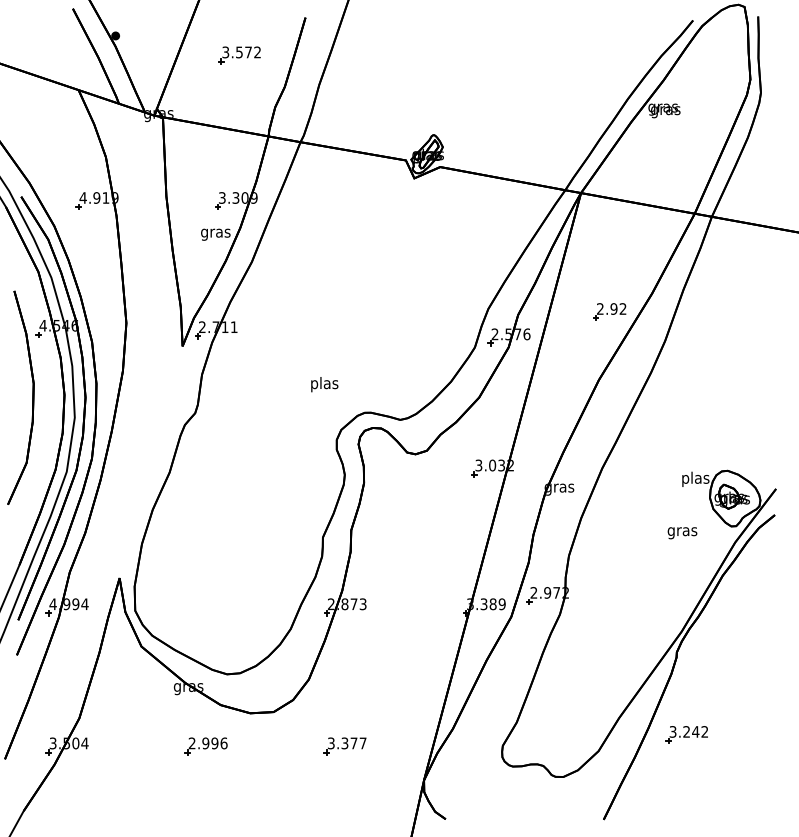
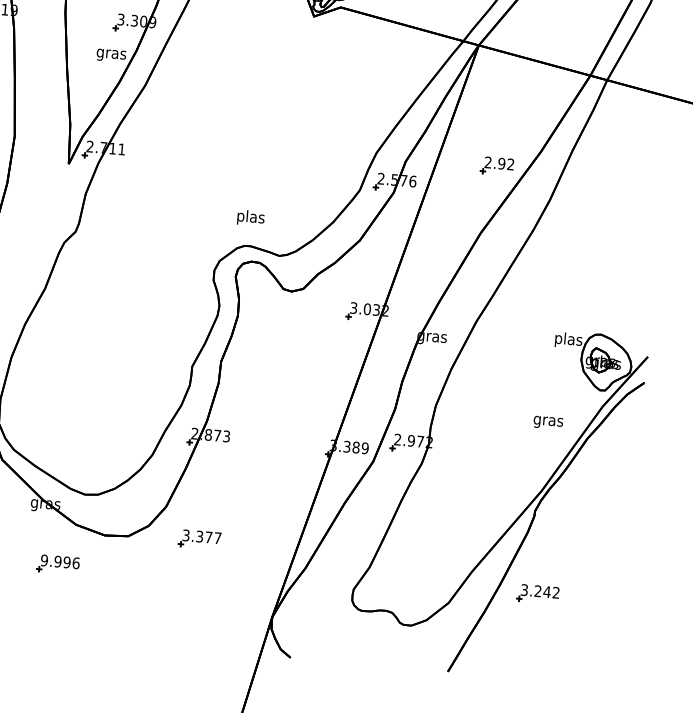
text: (324, 384) -> (250, 217), moved
text: (682, 533) -> (548, 423), moved
text: (191, 743) -> (43, 560), 2.996 -> 9.996
part: (344, 746) -> (199, 539), moved

